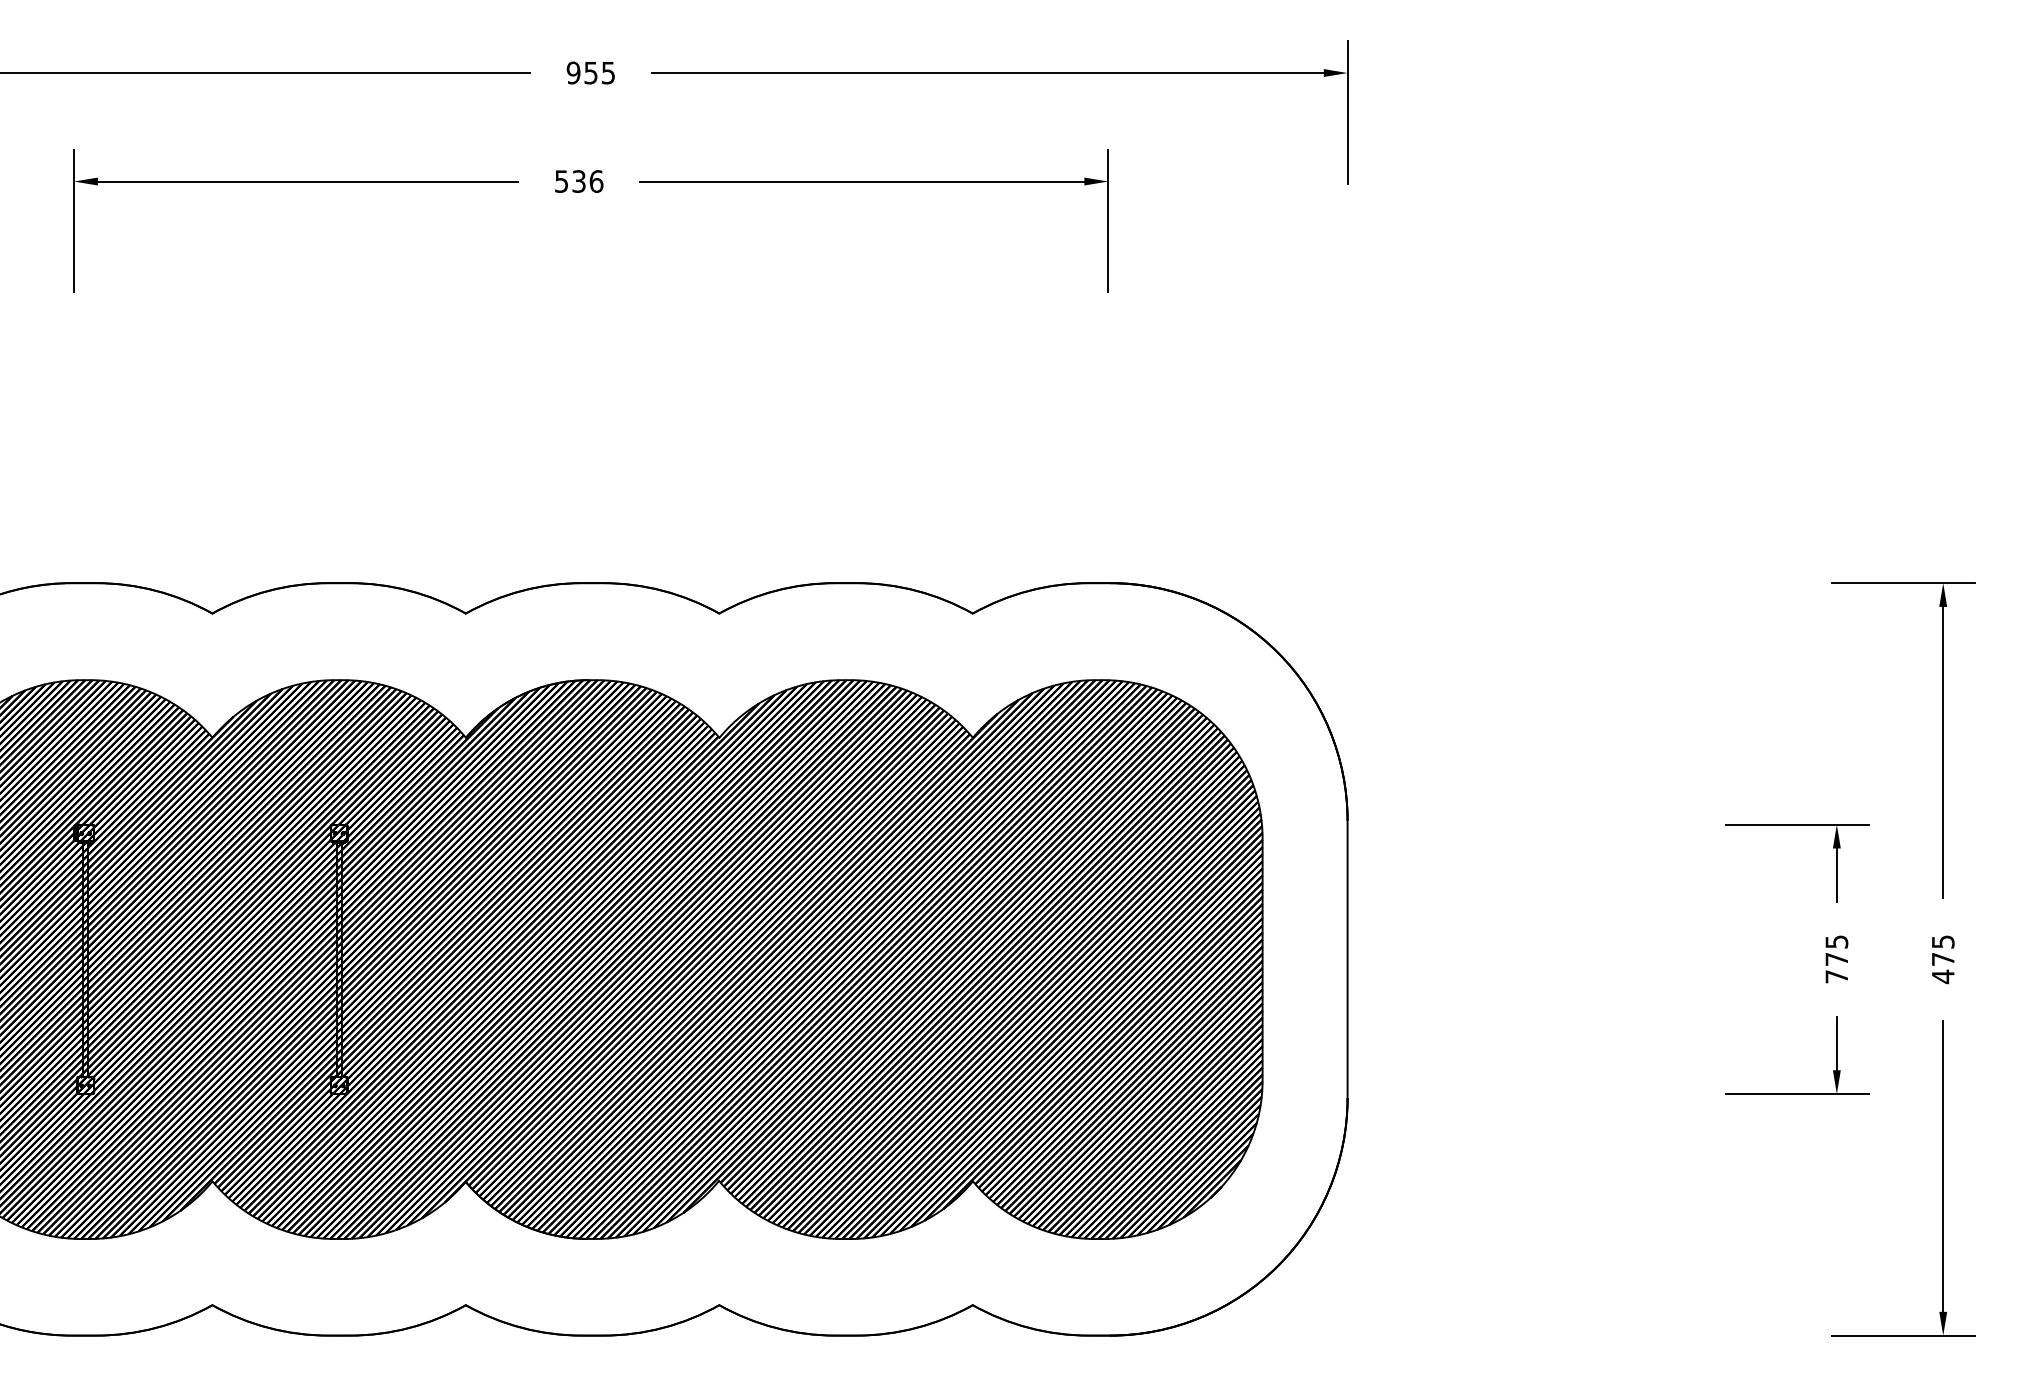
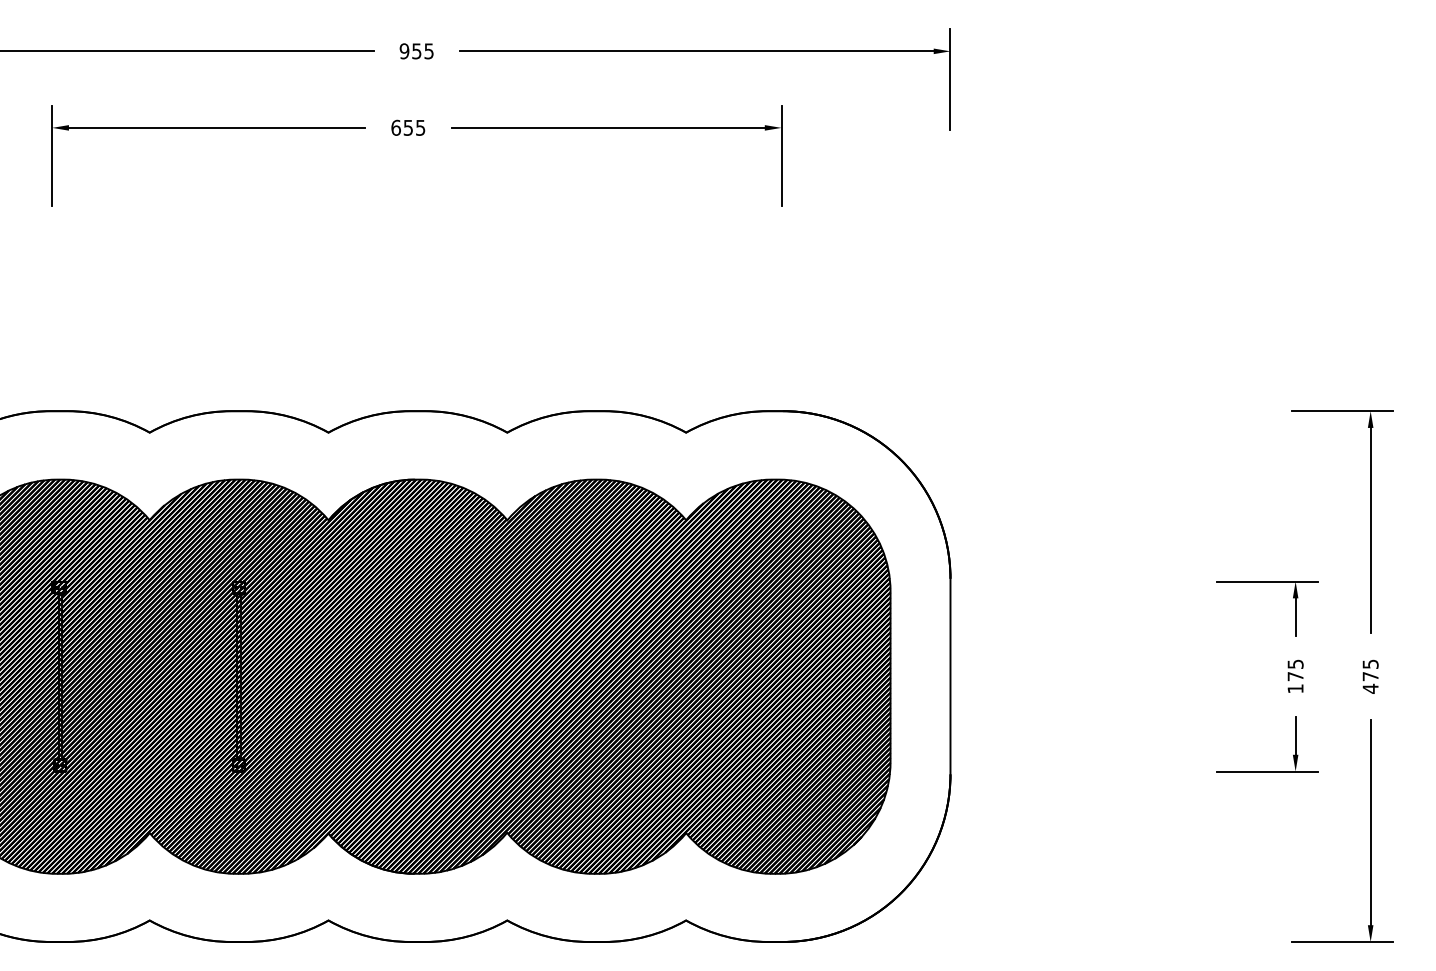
text: (579, 181) -> (408, 127), 536 -> 655
text: (1836, 976) -> (1295, 688), 775 -> 175

